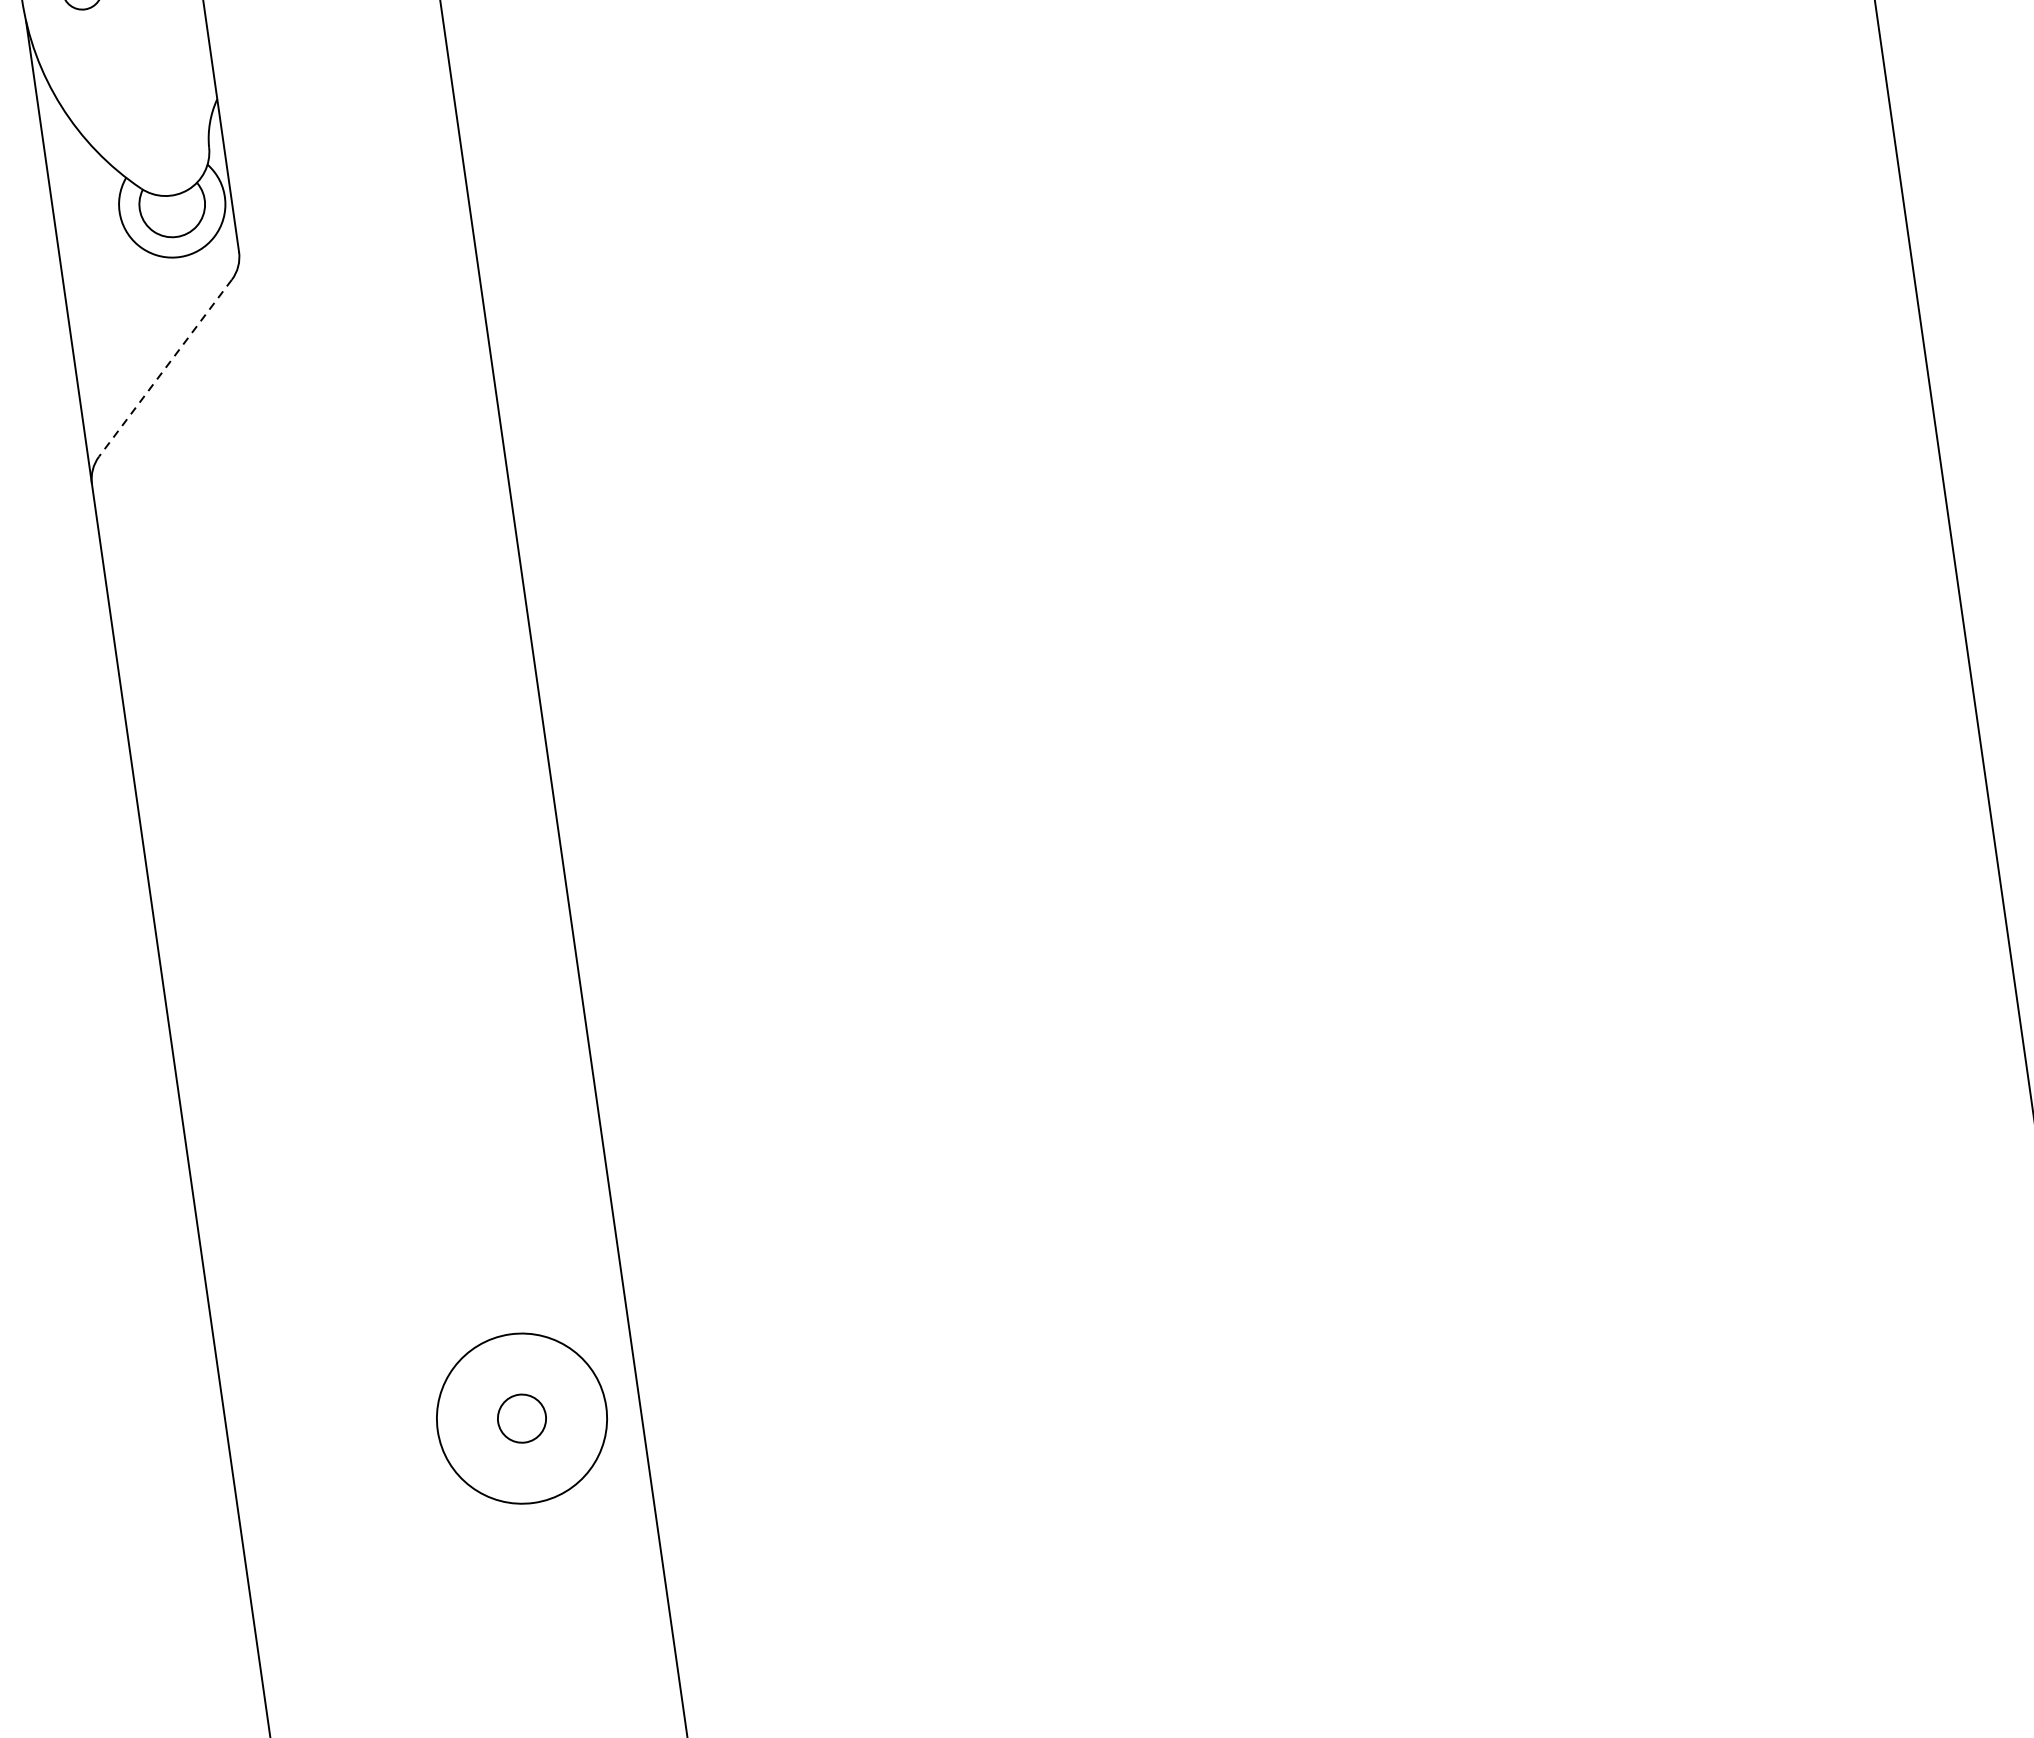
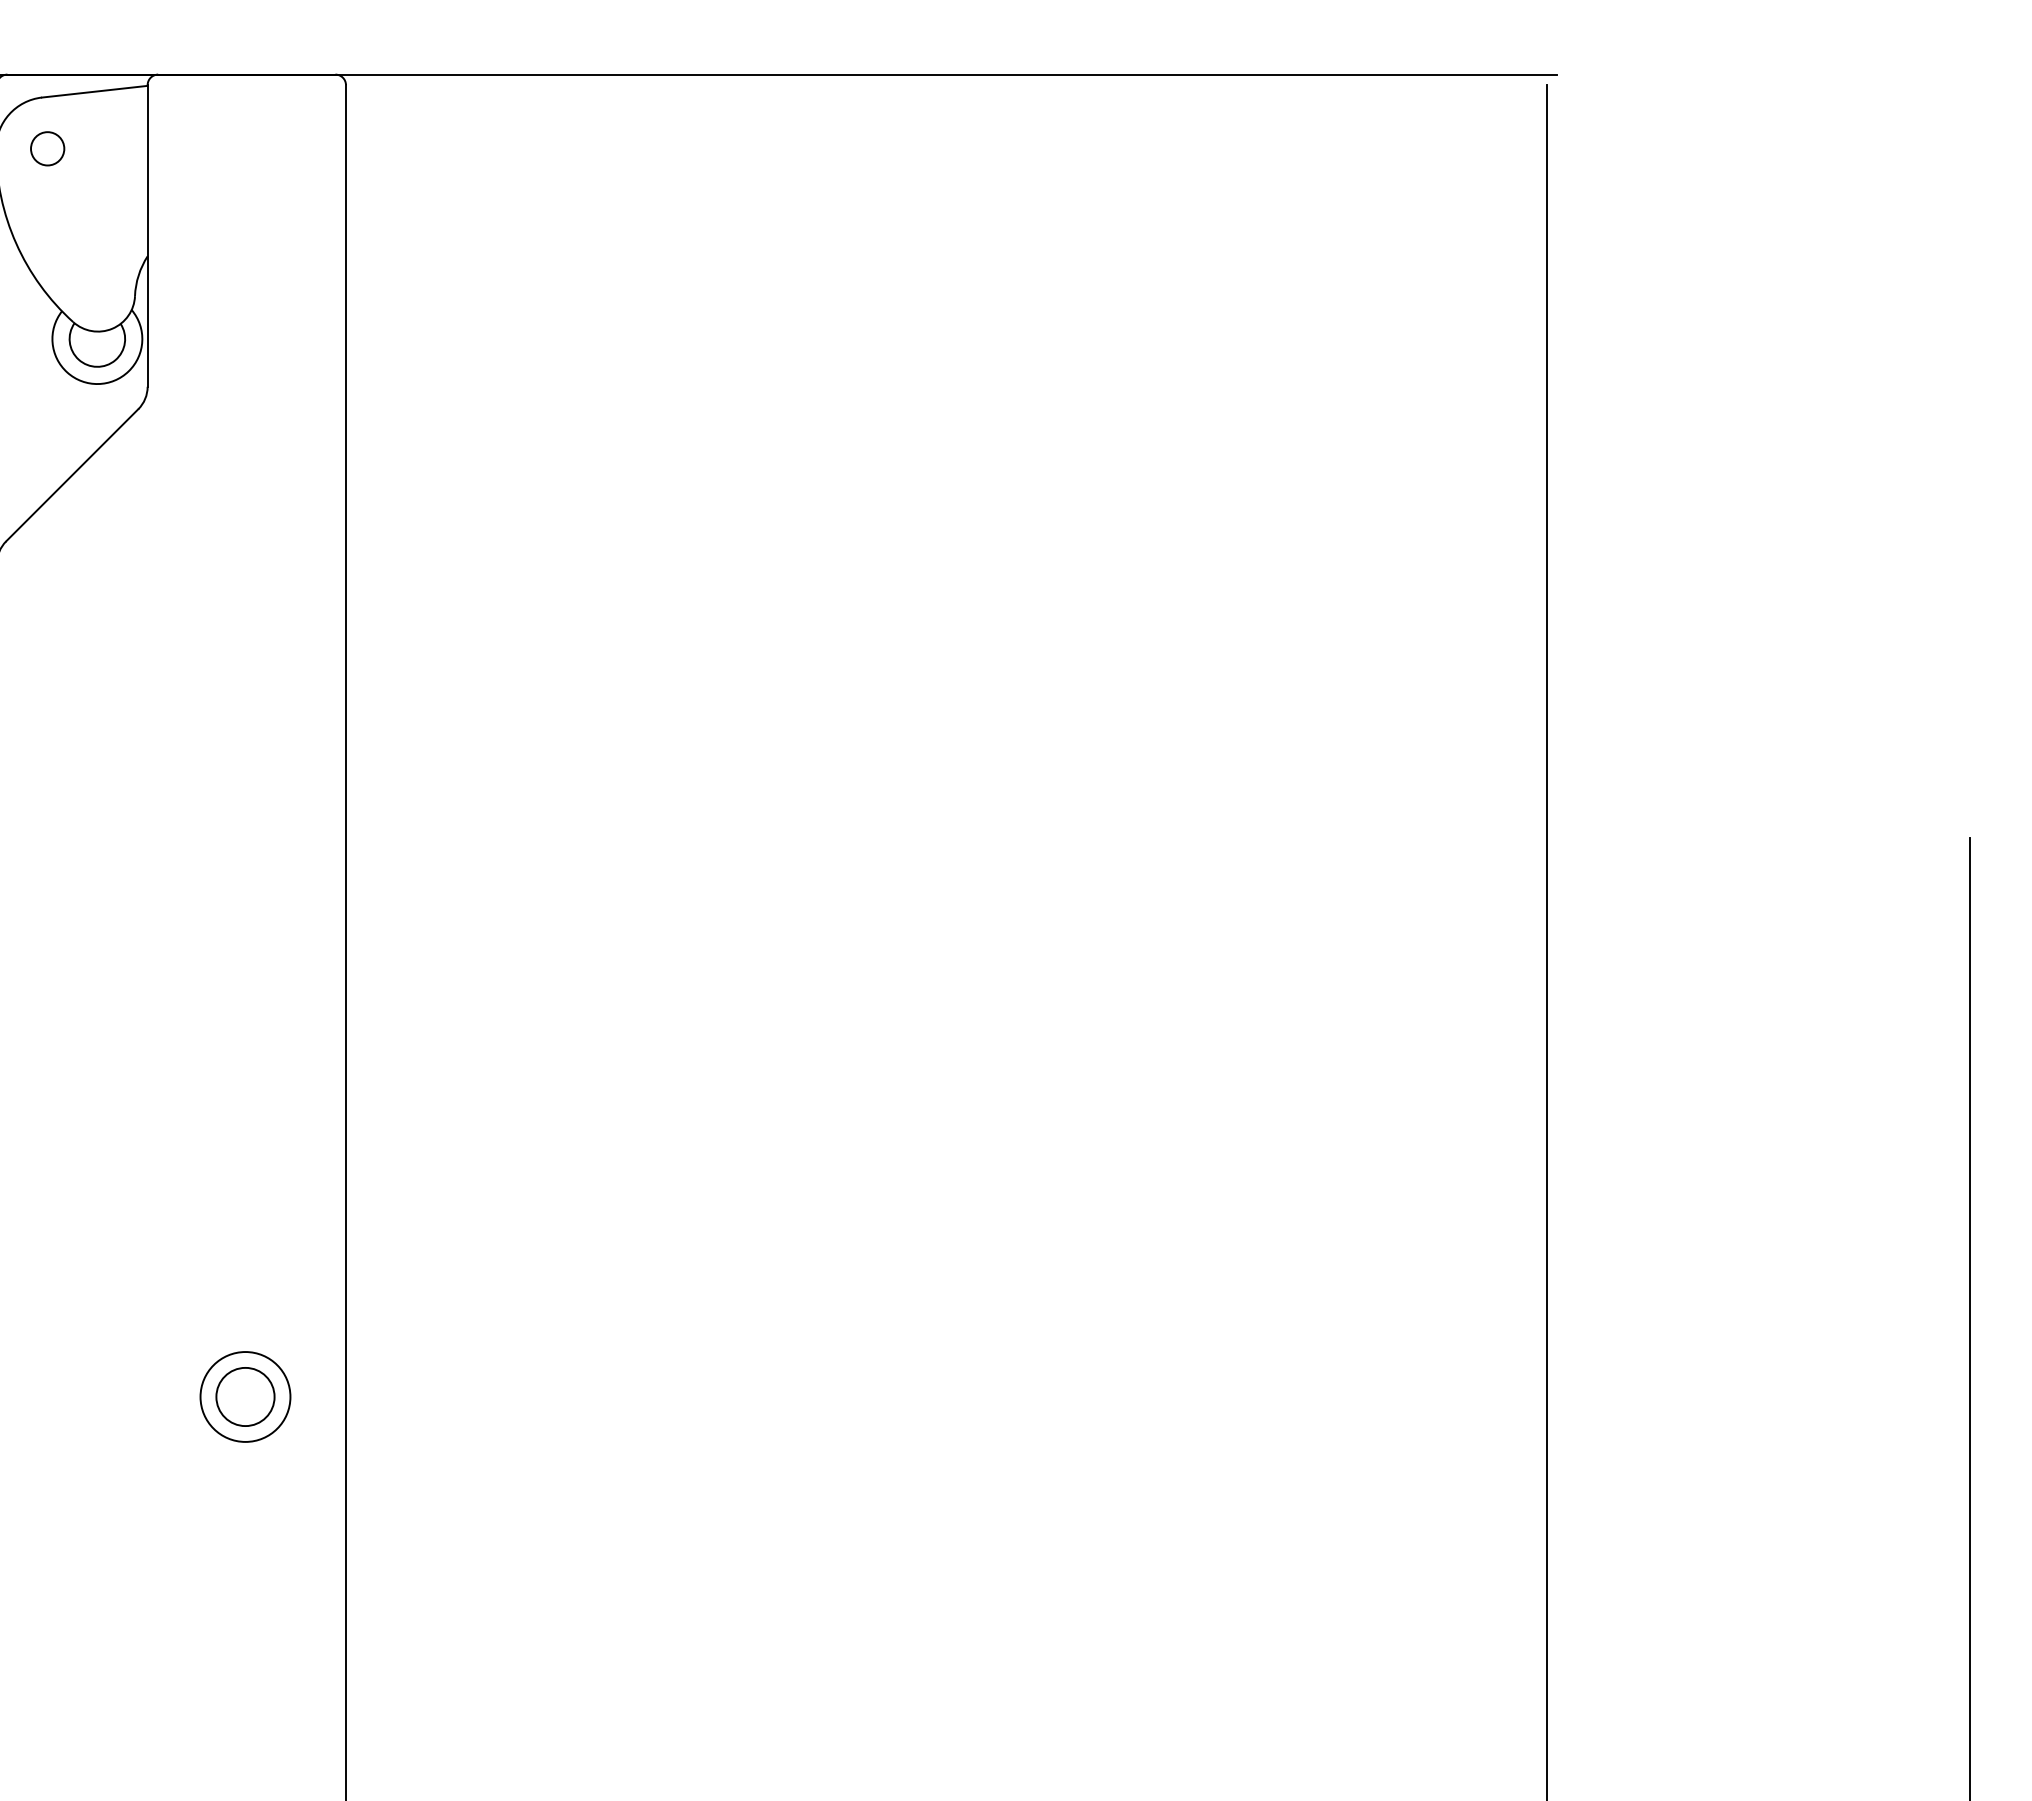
line: (164, 368) -> (71, 475), dashed -> solid
circle: (521, 1418) -> (245, 1396), size x0.62
circle: (521, 1418) -> (245, 1396), size x1.43

